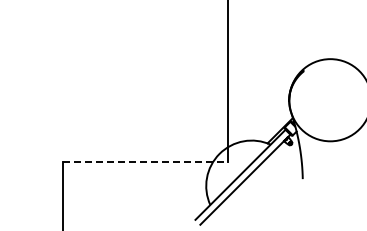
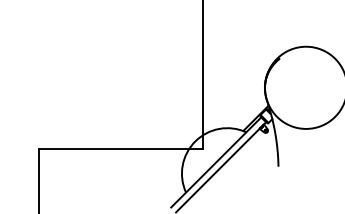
line: (145, 161) -> (121, 149), dashed -> solid

